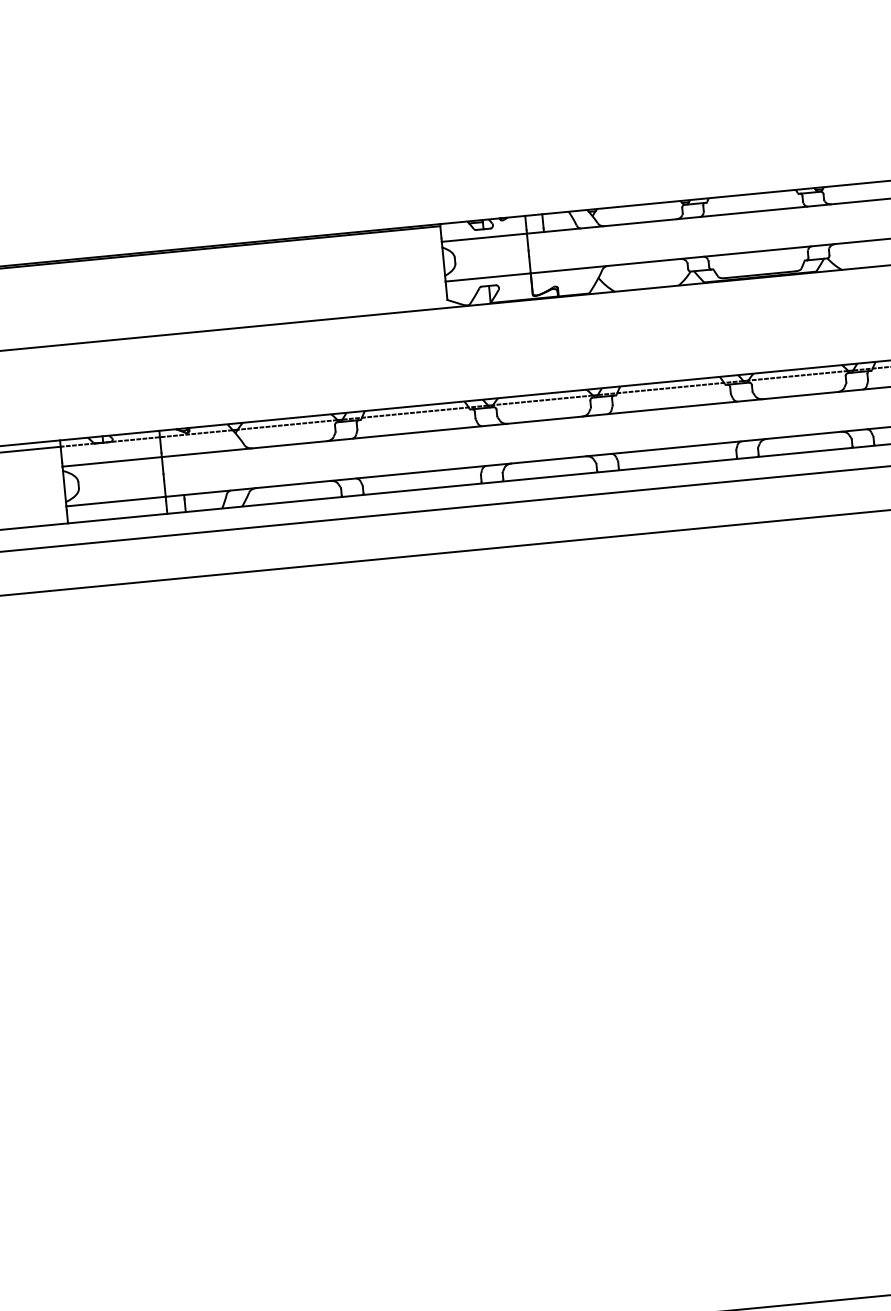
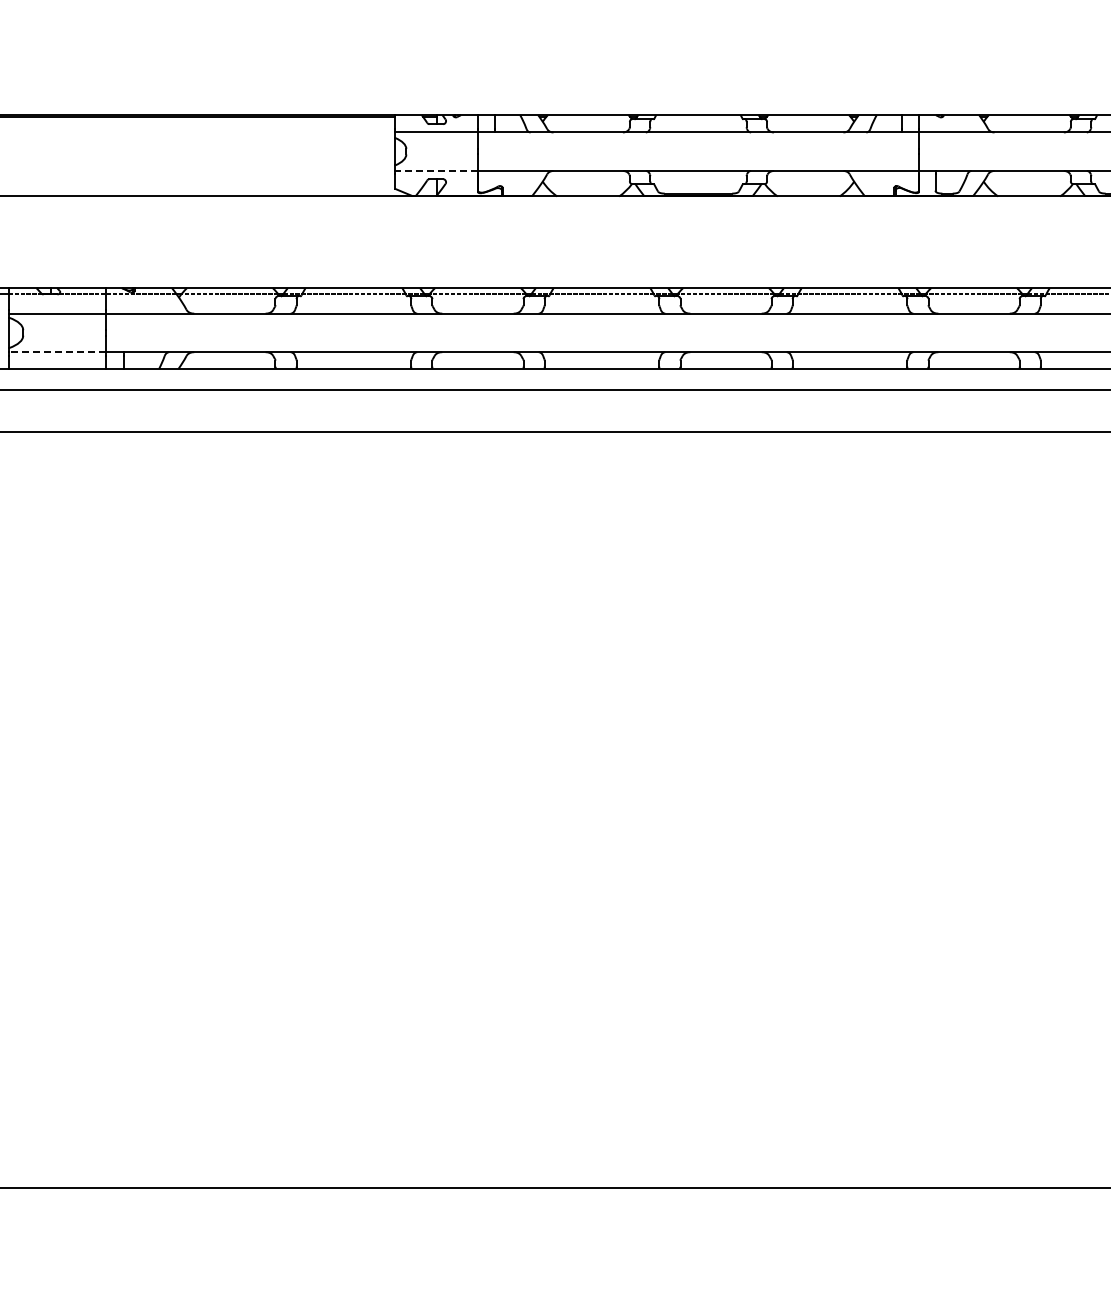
line: (488, 278) -> (436, 171), solid -> dashed
line: (115, 501) -> (57, 352), solid -> dashed

